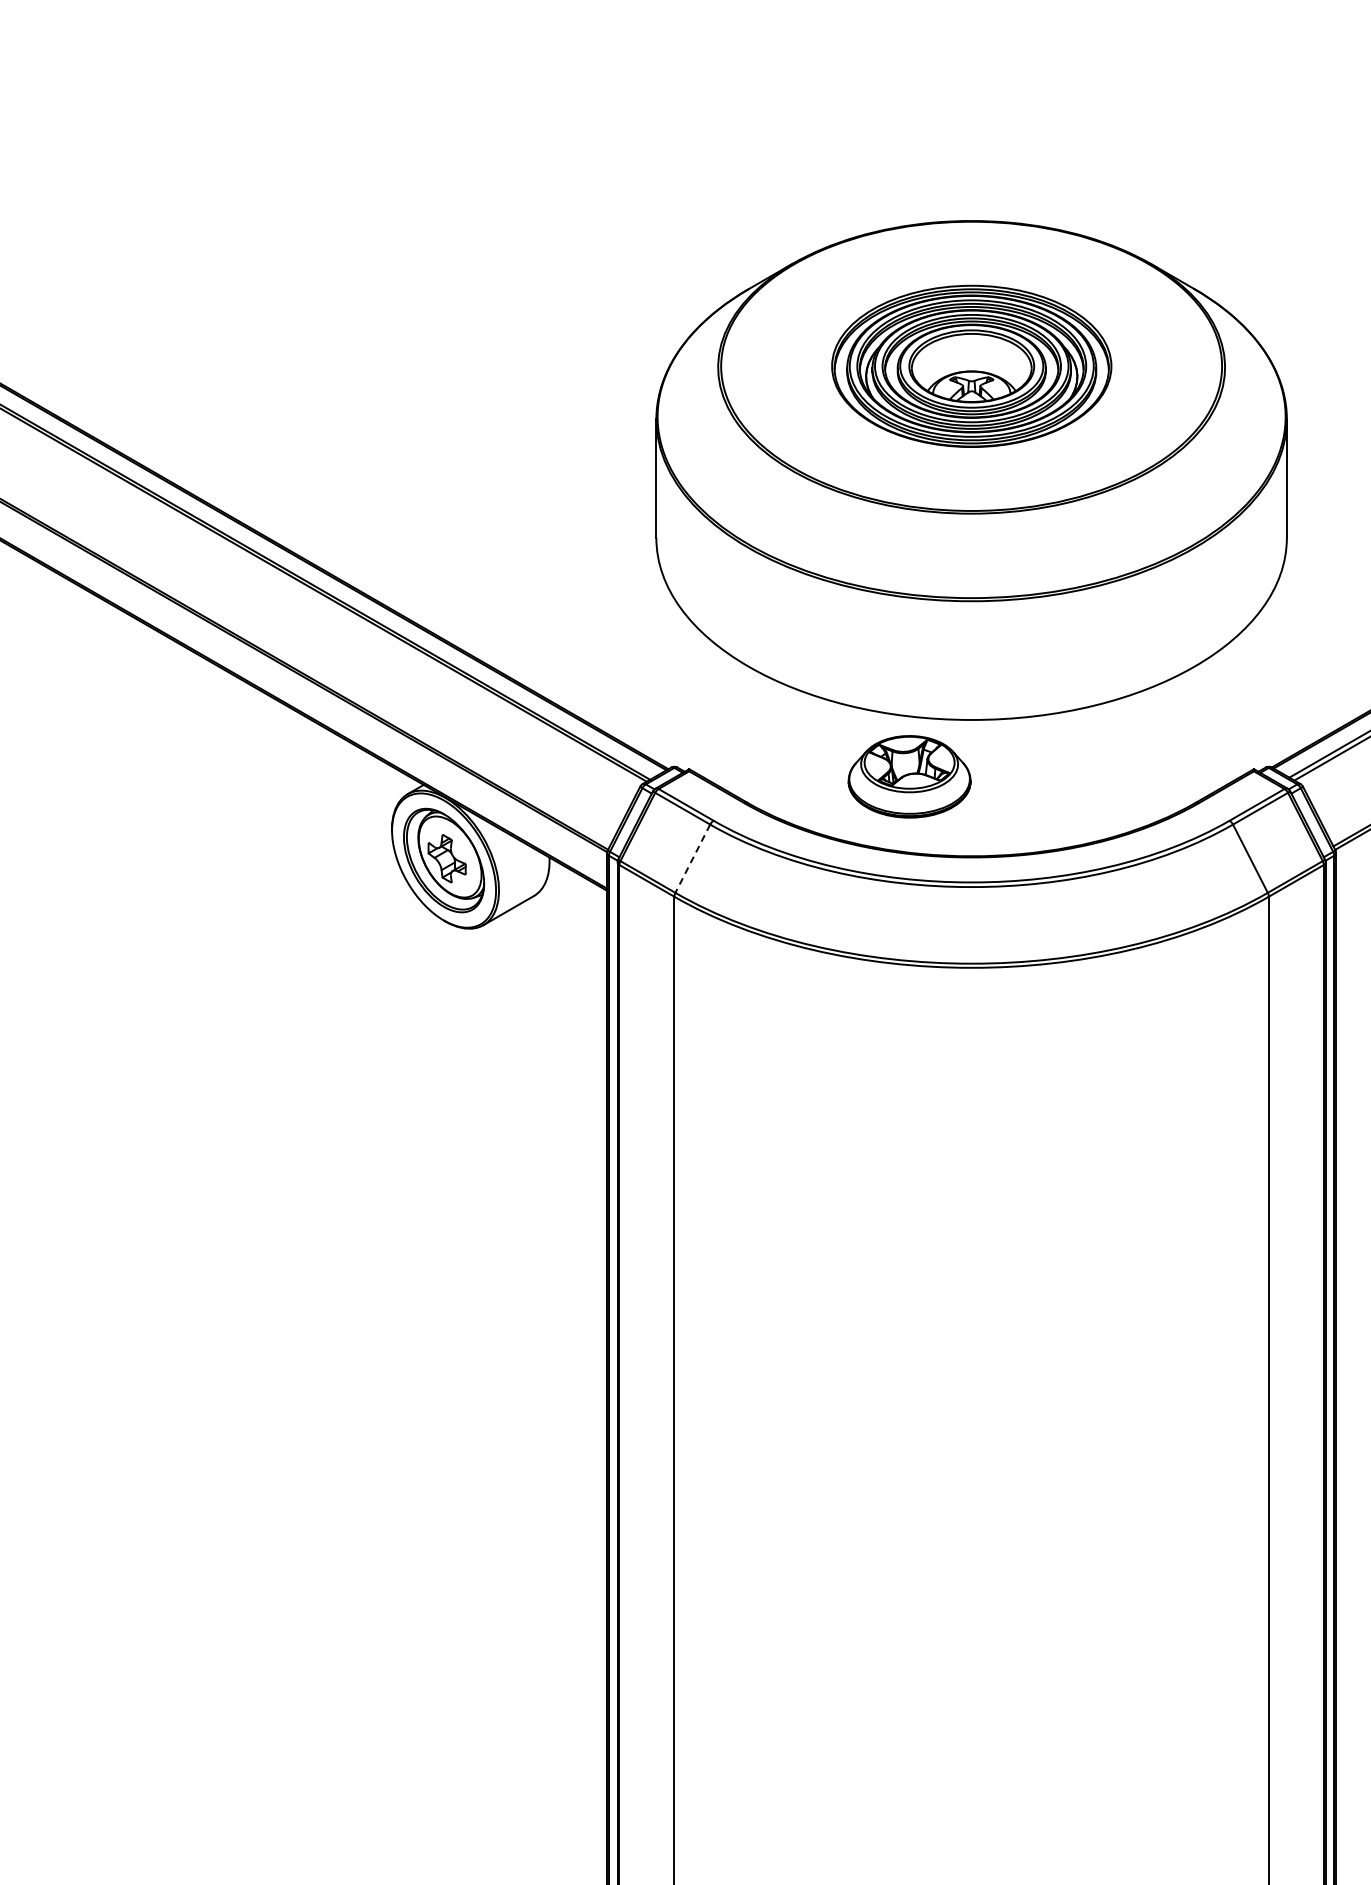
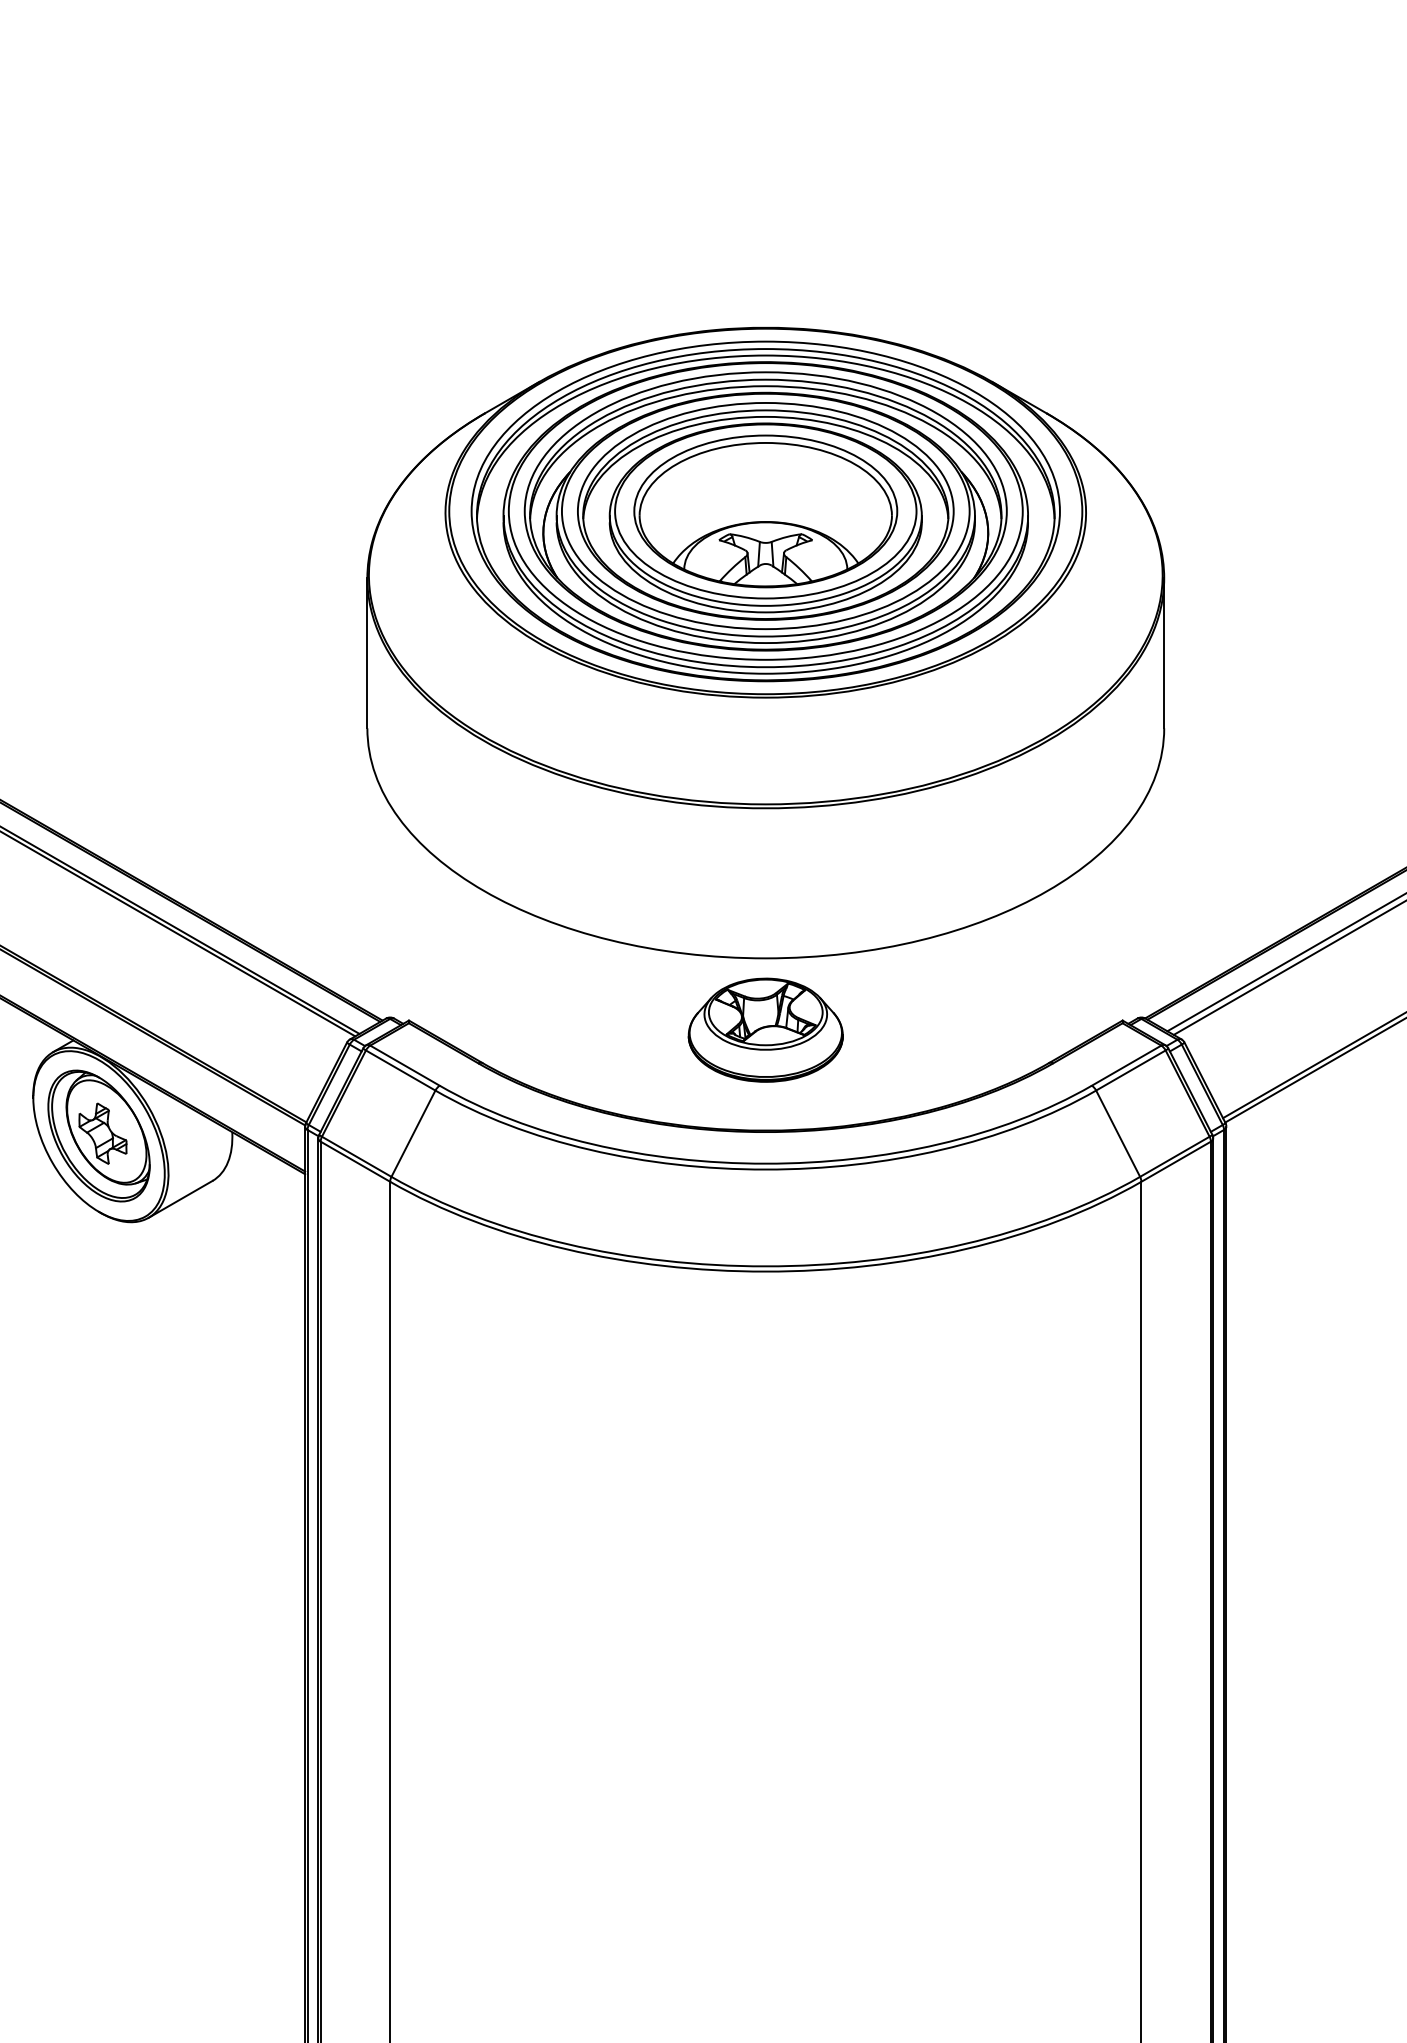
part: (971, 366) -> (765, 511), size x1.67
part: (909, 776) -> (765, 1029), moved
line: (692, 859) -> (413, 1134), dashed -> solid

